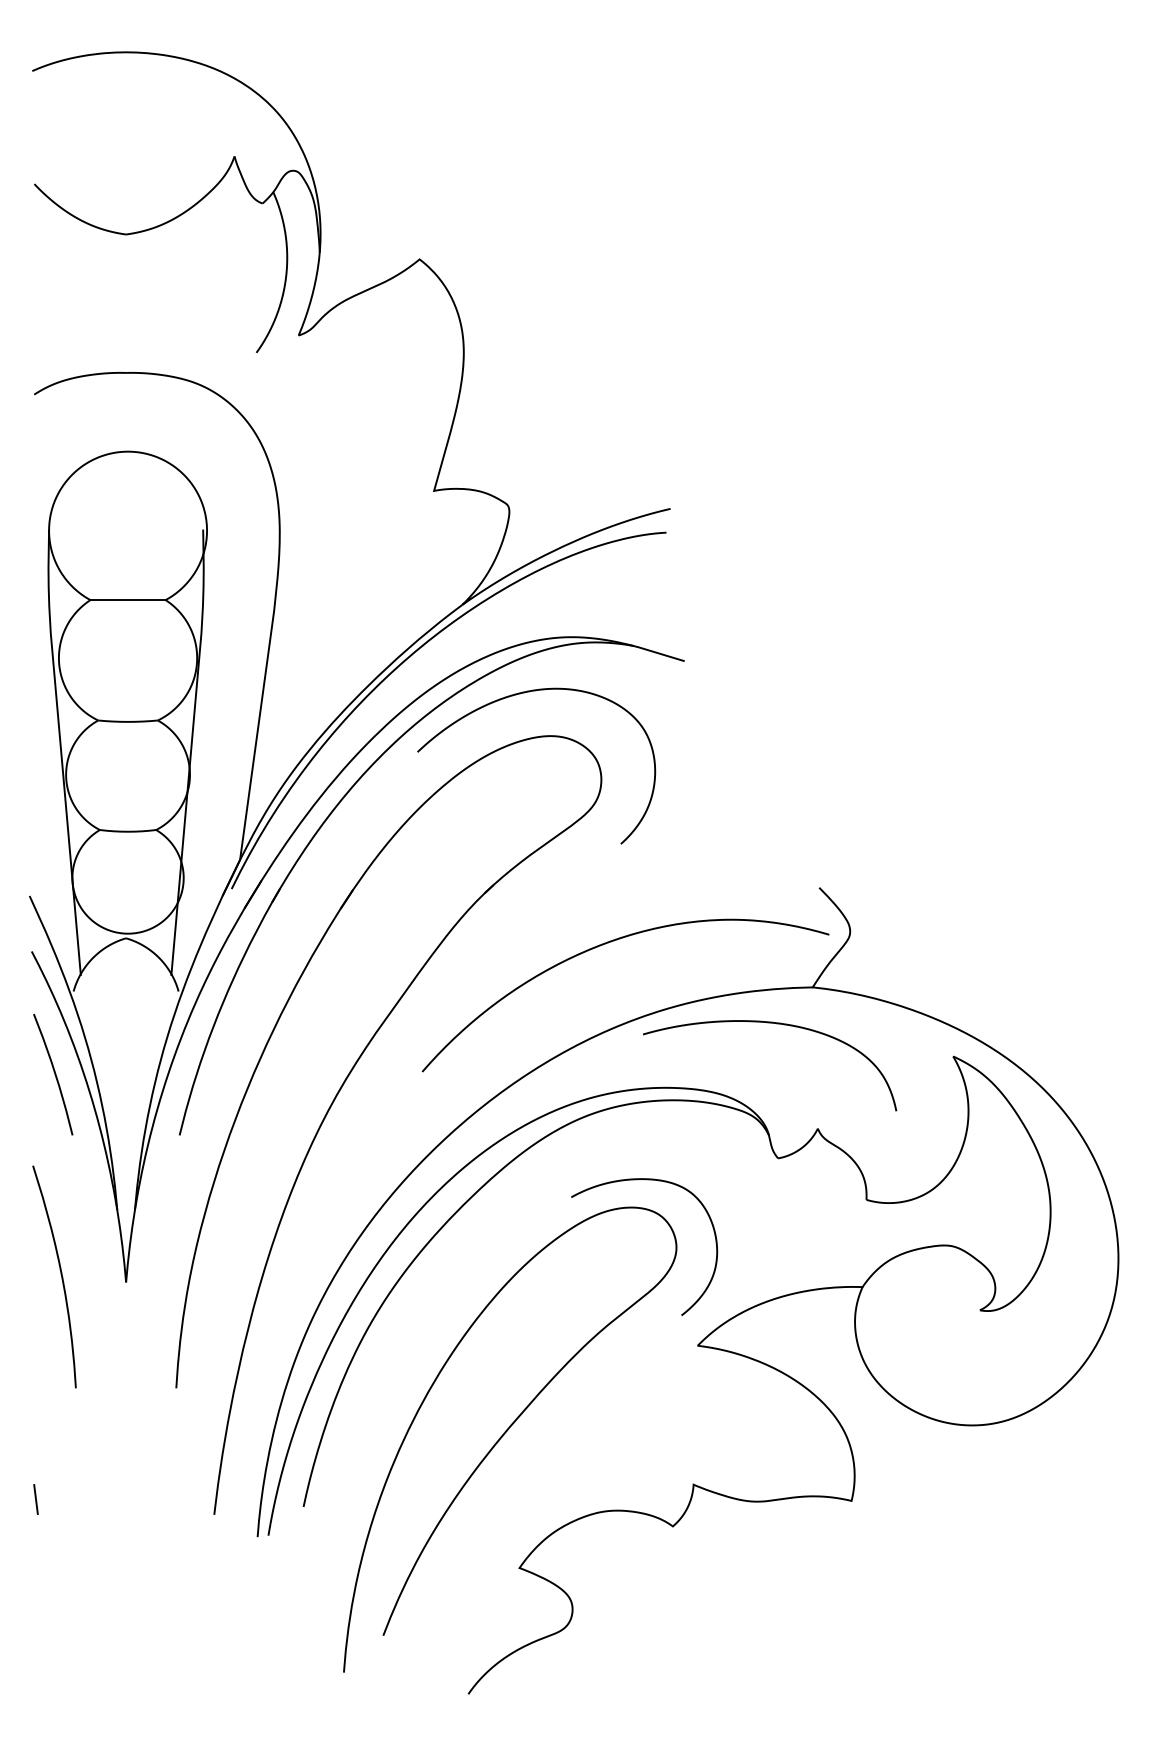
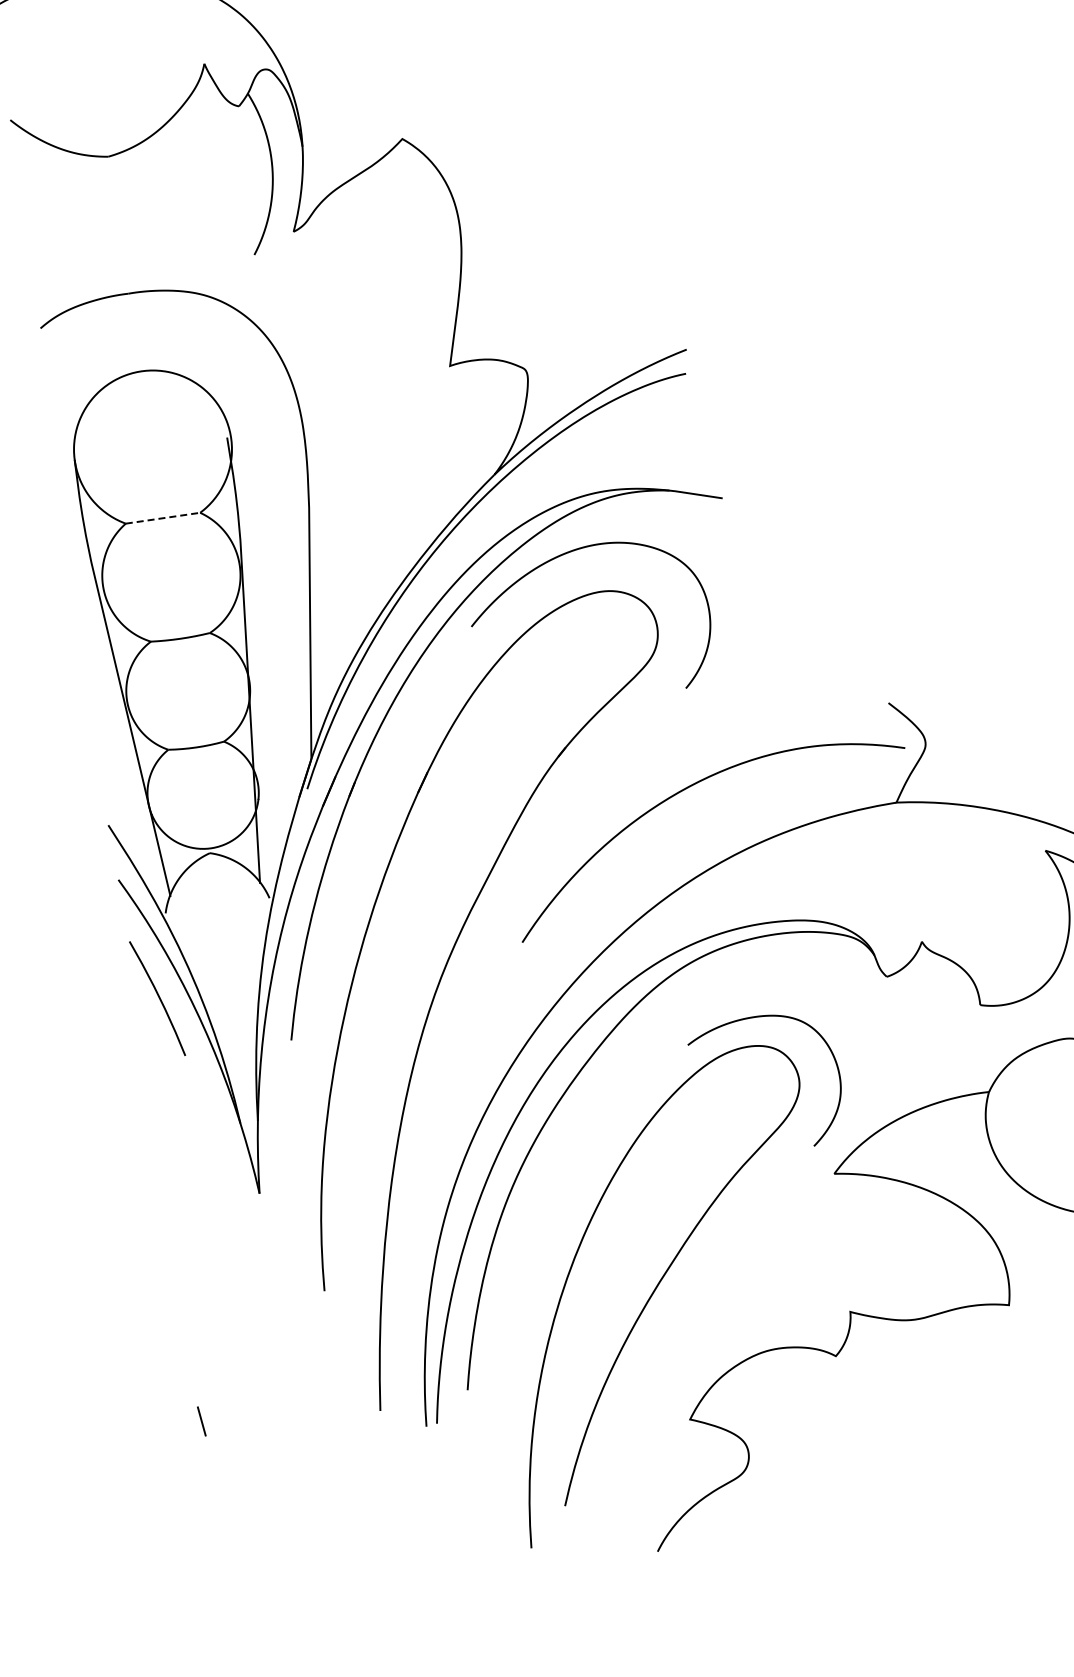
line: (128, 600) -> (163, 518), solid -> dashed
curve: (776, 1024) -> (865, 844), removed
curve: (60, 1274) -> (193, 1195), removed

